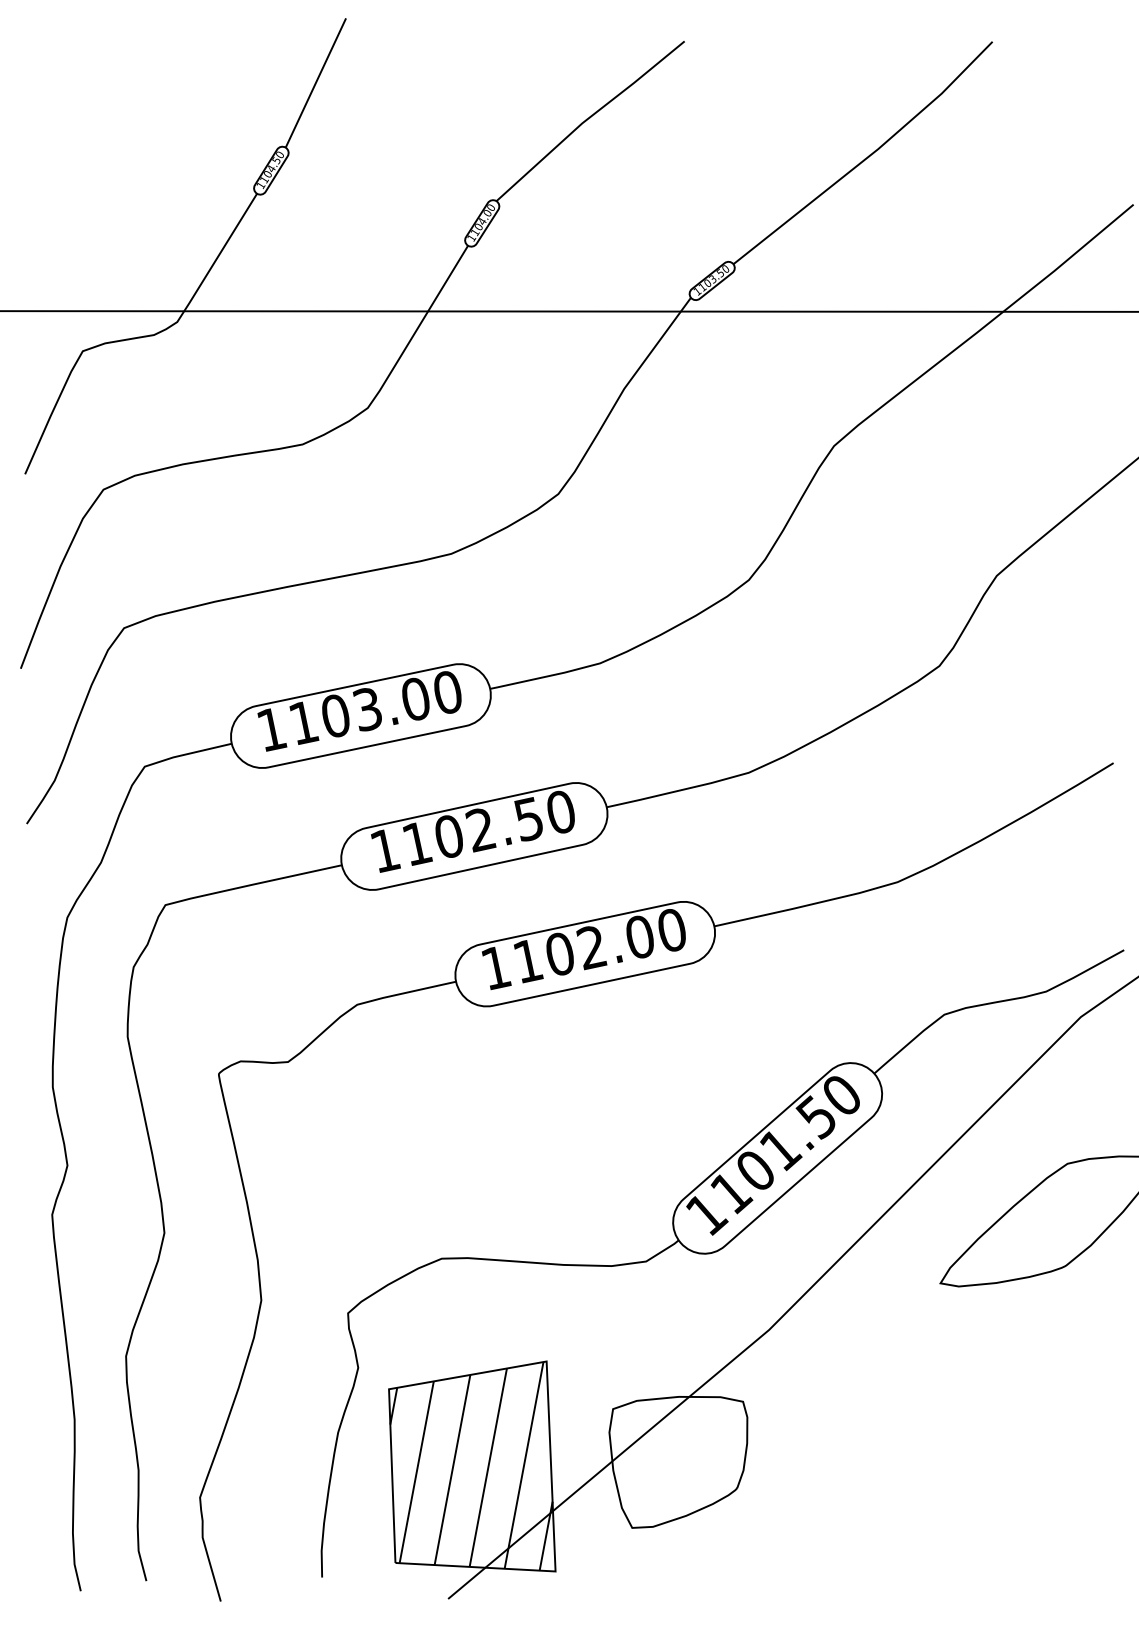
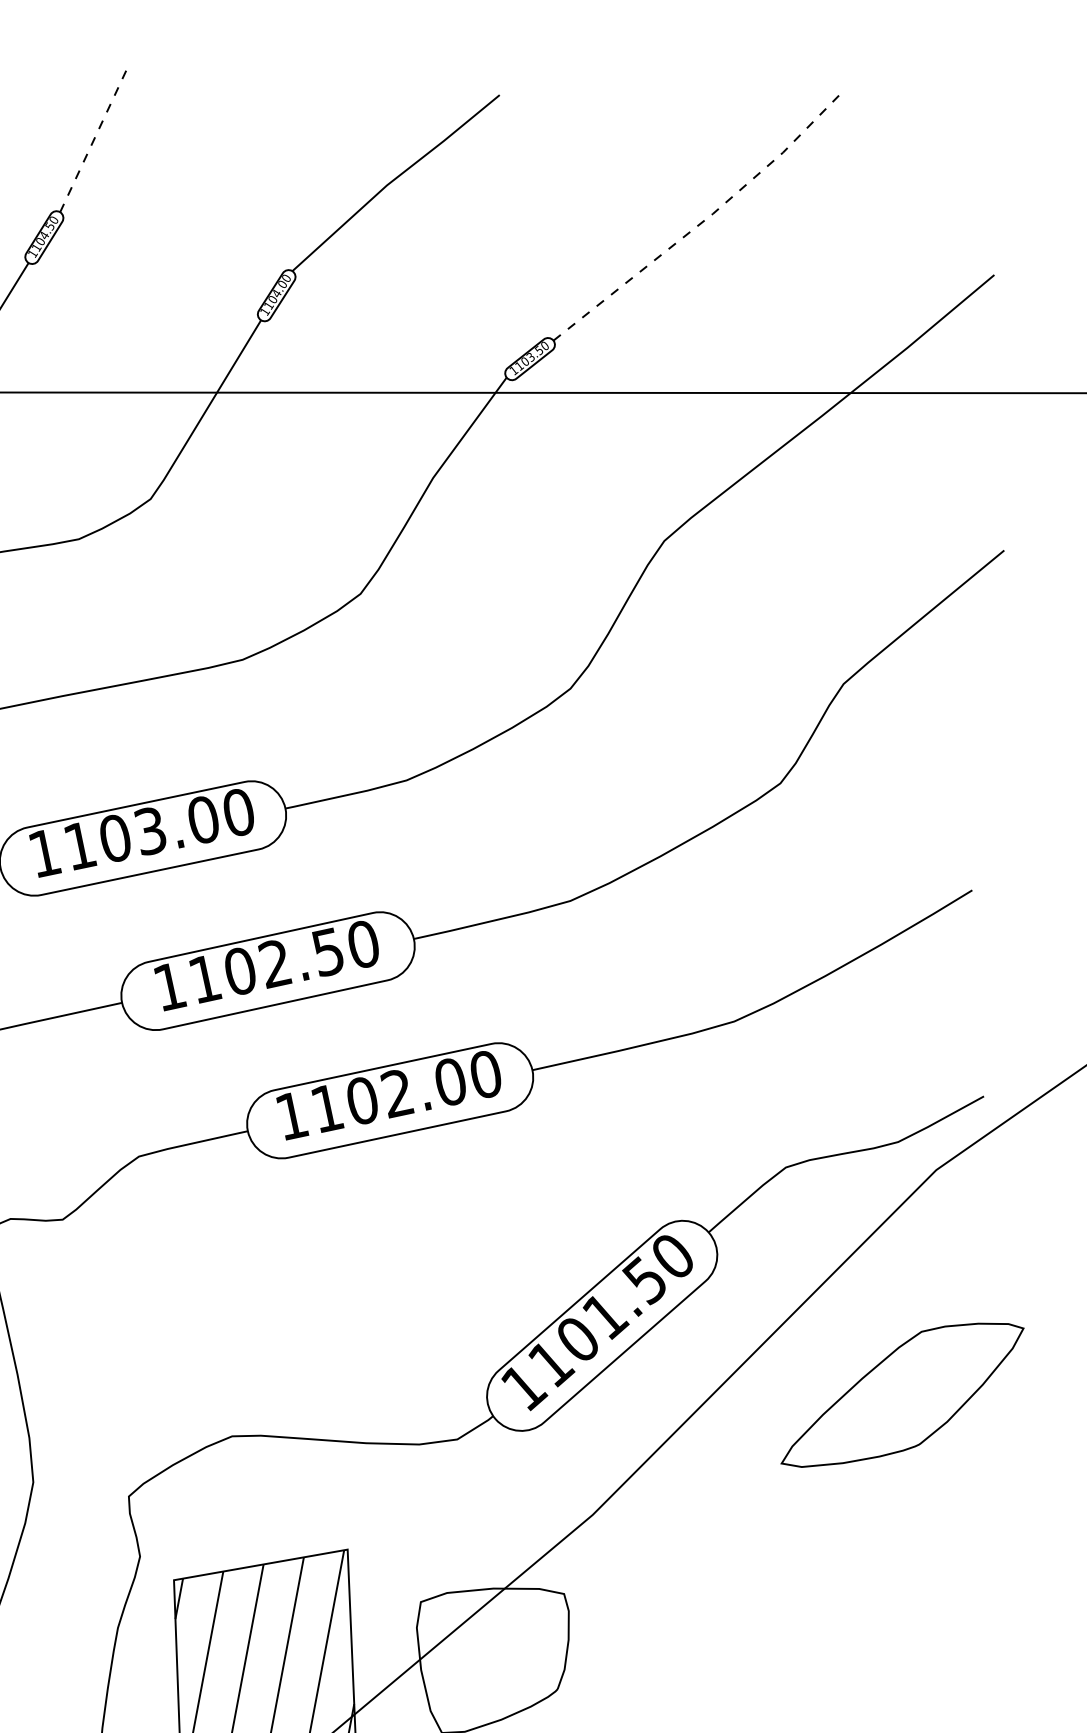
line: (316, 82) -> (94, 140), solid -> dashed
line: (868, 156) -> (702, 221), solid -> dashed

